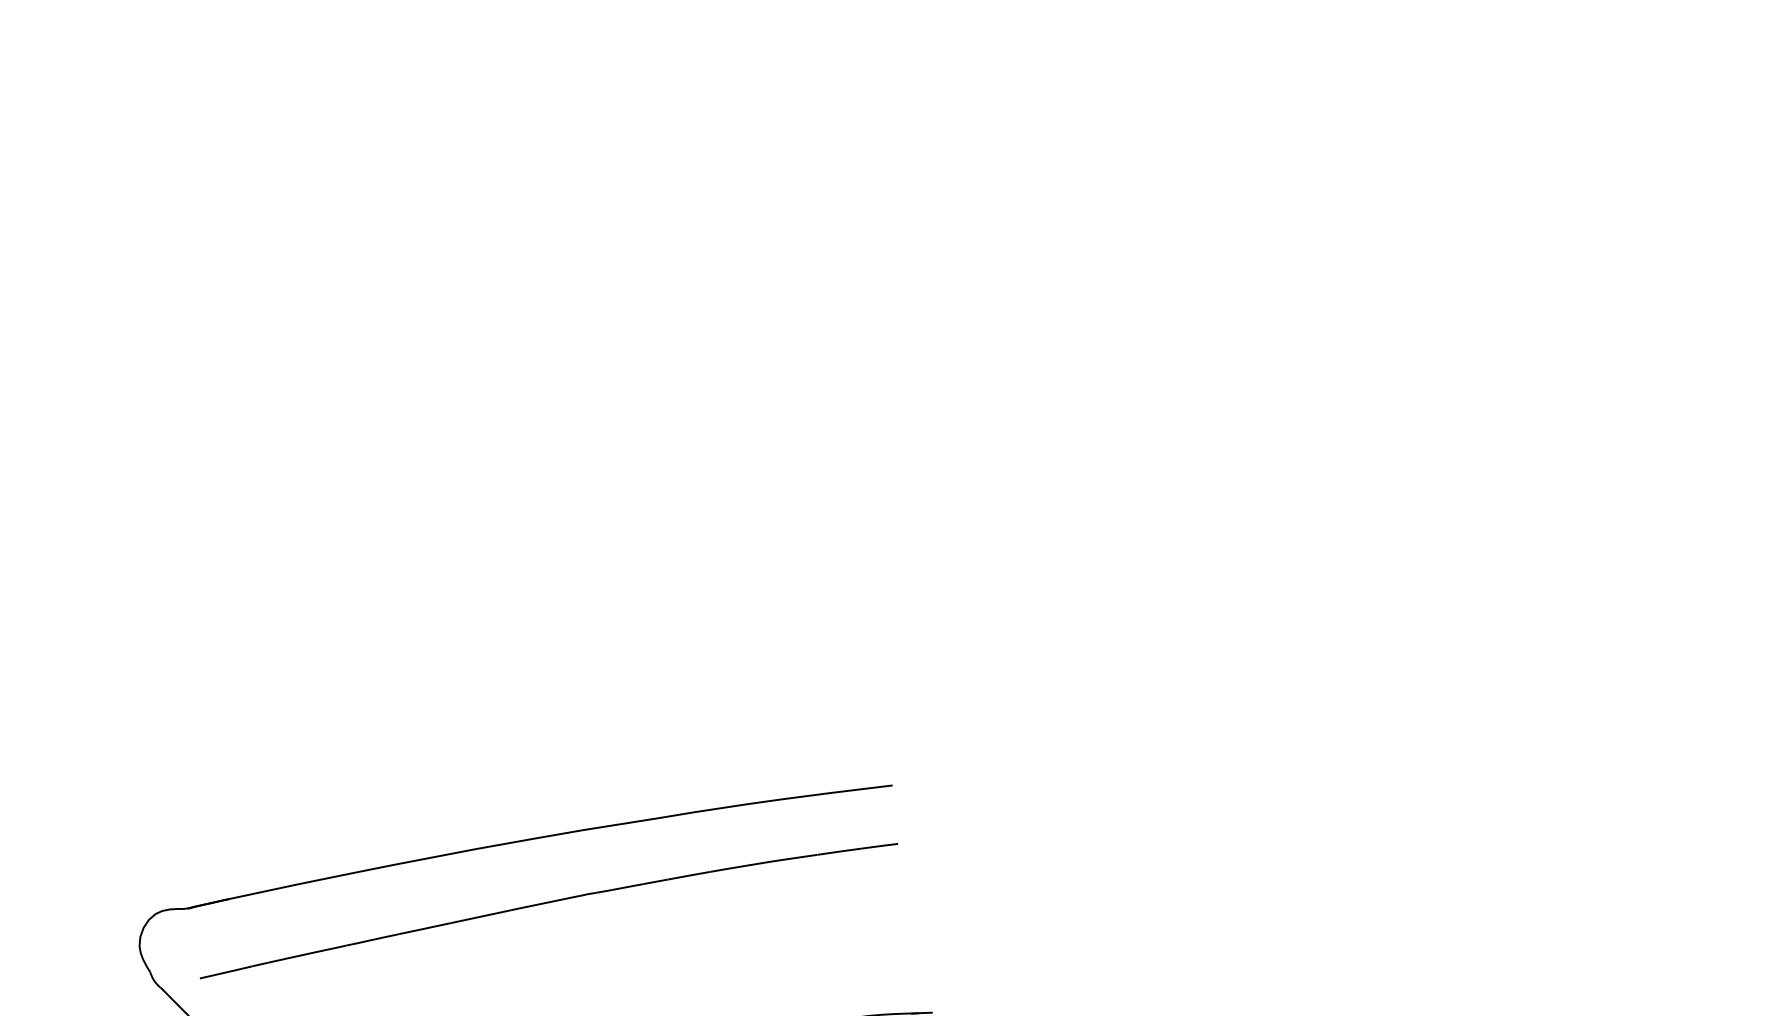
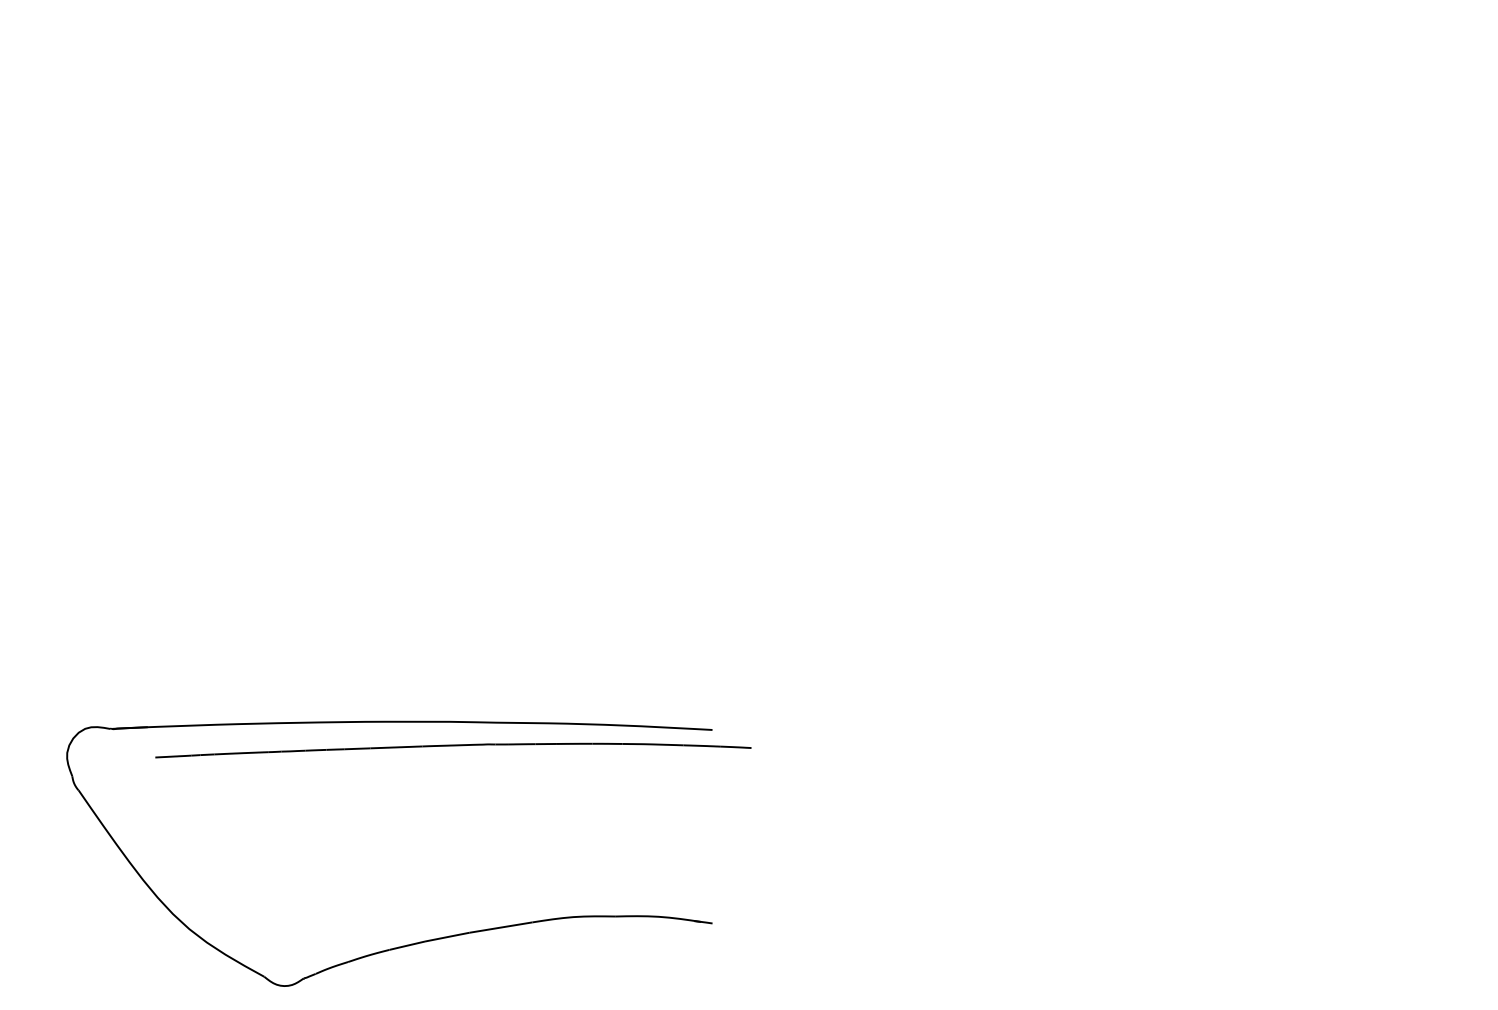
part: (548, 908) -> (453, 750), moved

